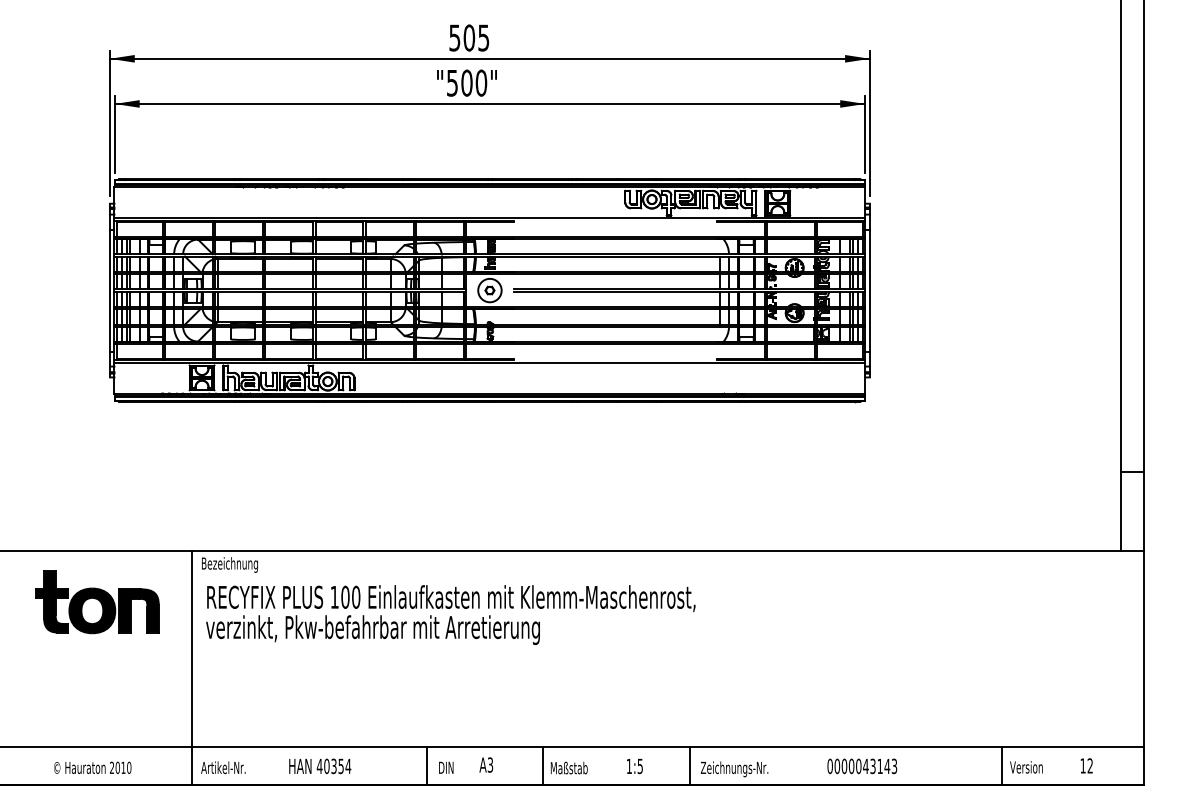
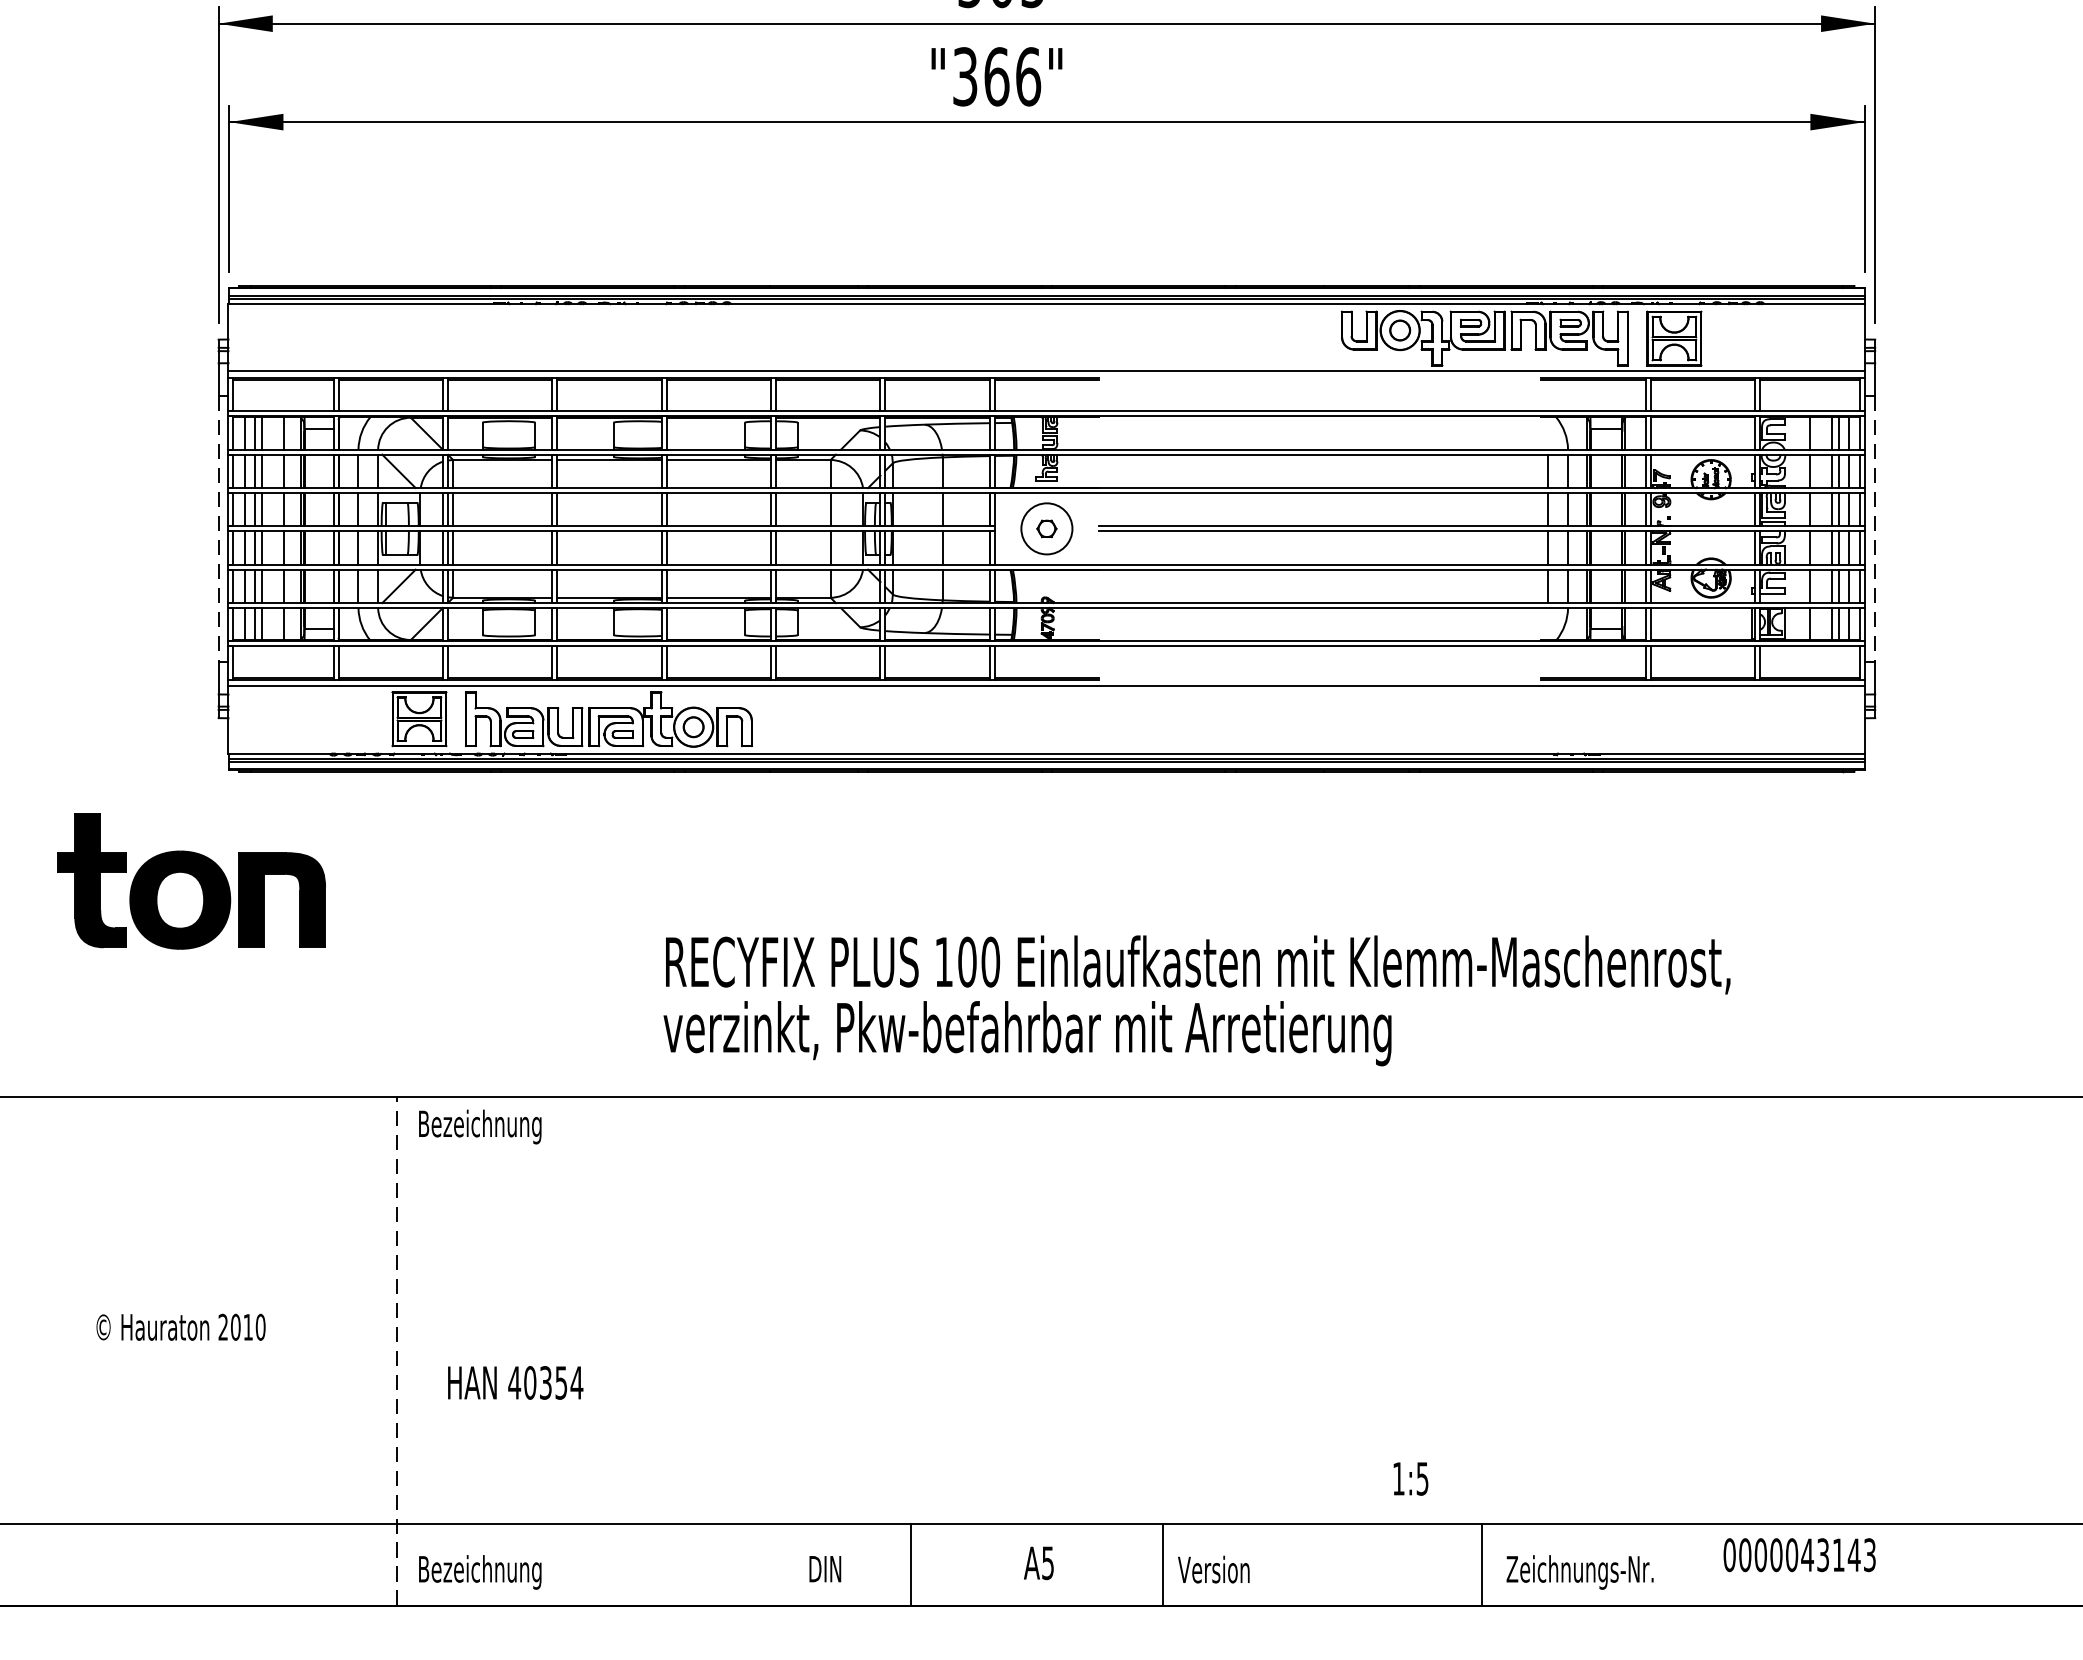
text: (467, 82) -> (997, 75), "500" -> "366"
line: (109, 291) -> (217, 530), solid -> dashed
line: (869, 291) -> (1874, 530), solid -> dashed
part: (97, 602) -> (191, 881), moved
text: (450, 615) -> (1196, 1001), moved
line: (191, 667) -> (396, 1350), solid -> dashed
text: (490, 764) -> (1048, 1561), A3 -> A5
text: (320, 766) -> (516, 1383), moved
text: (634, 766) -> (1409, 1479), moved
text: (862, 766) -> (1800, 1555), moved
text: (92, 767) -> (180, 1326), moved
text: (446, 767) -> (825, 1568), moved
text: (568, 767) -> (1218, 1568), Maßstab -> Version
text: (229, 769) -> (479, 1572), Artikel-Nr. -> Bezeichnung

